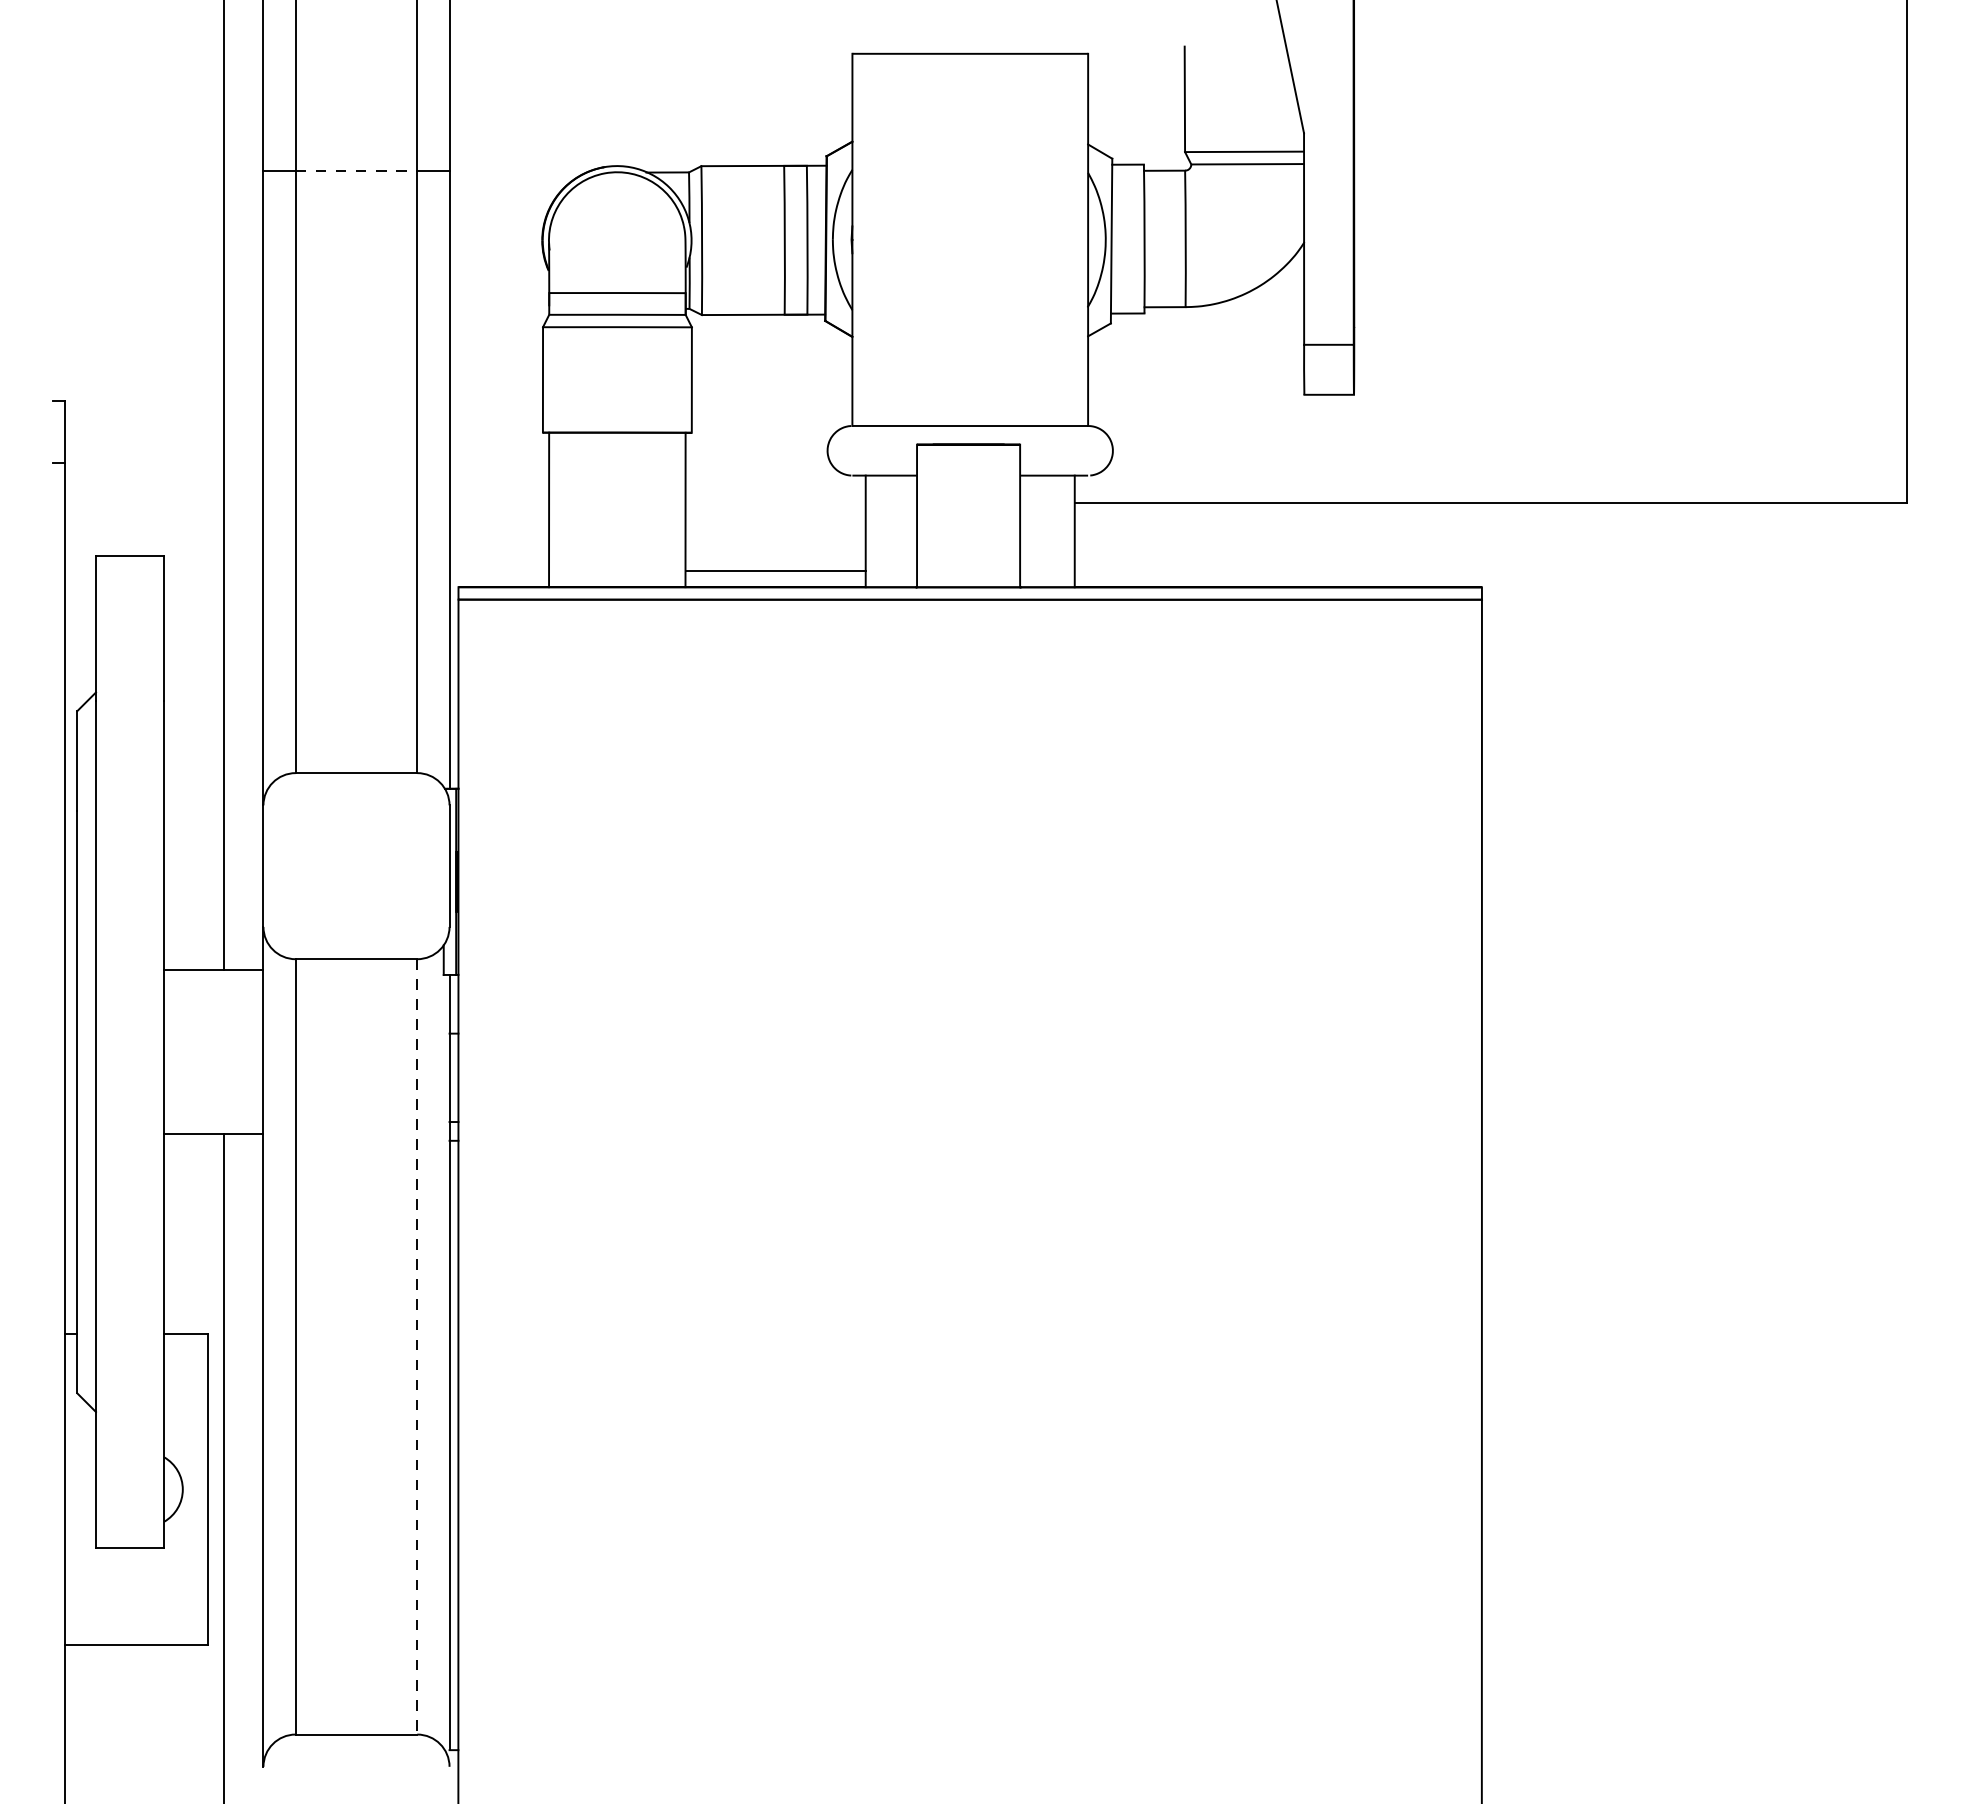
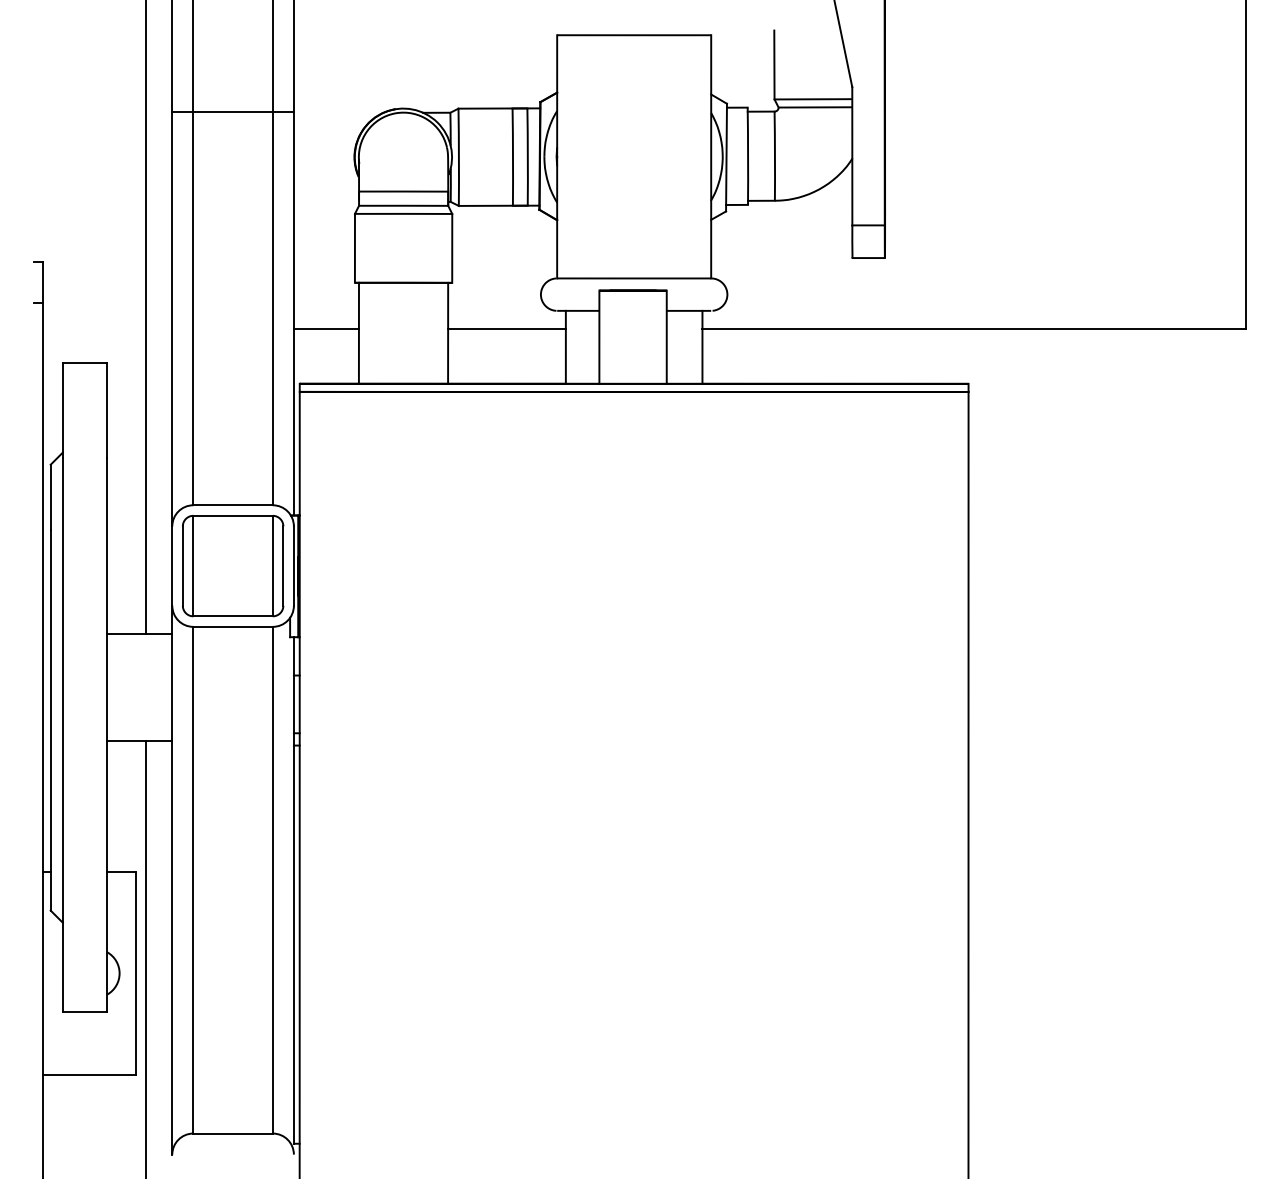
line: (357, 172) -> (233, 112), dashed -> solid
line: (497, 502) -> (325, 328), added
line: (774, 569) -> (506, 328), moved
part: (357, 865) -> (233, 565), added
line: (416, 1347) -> (272, 880), dashed -> solid

